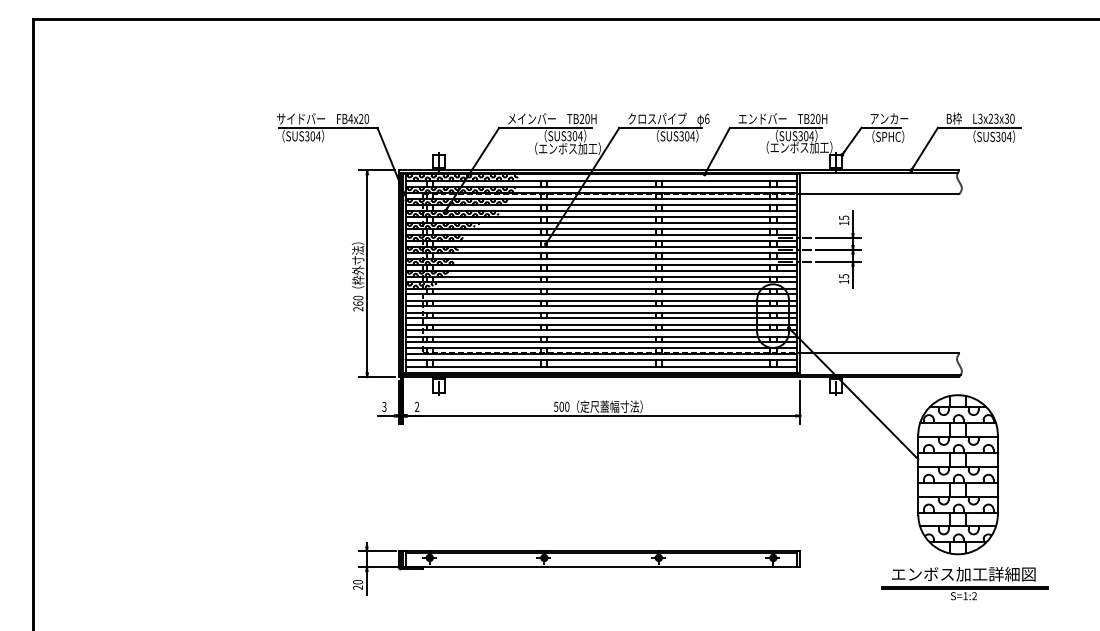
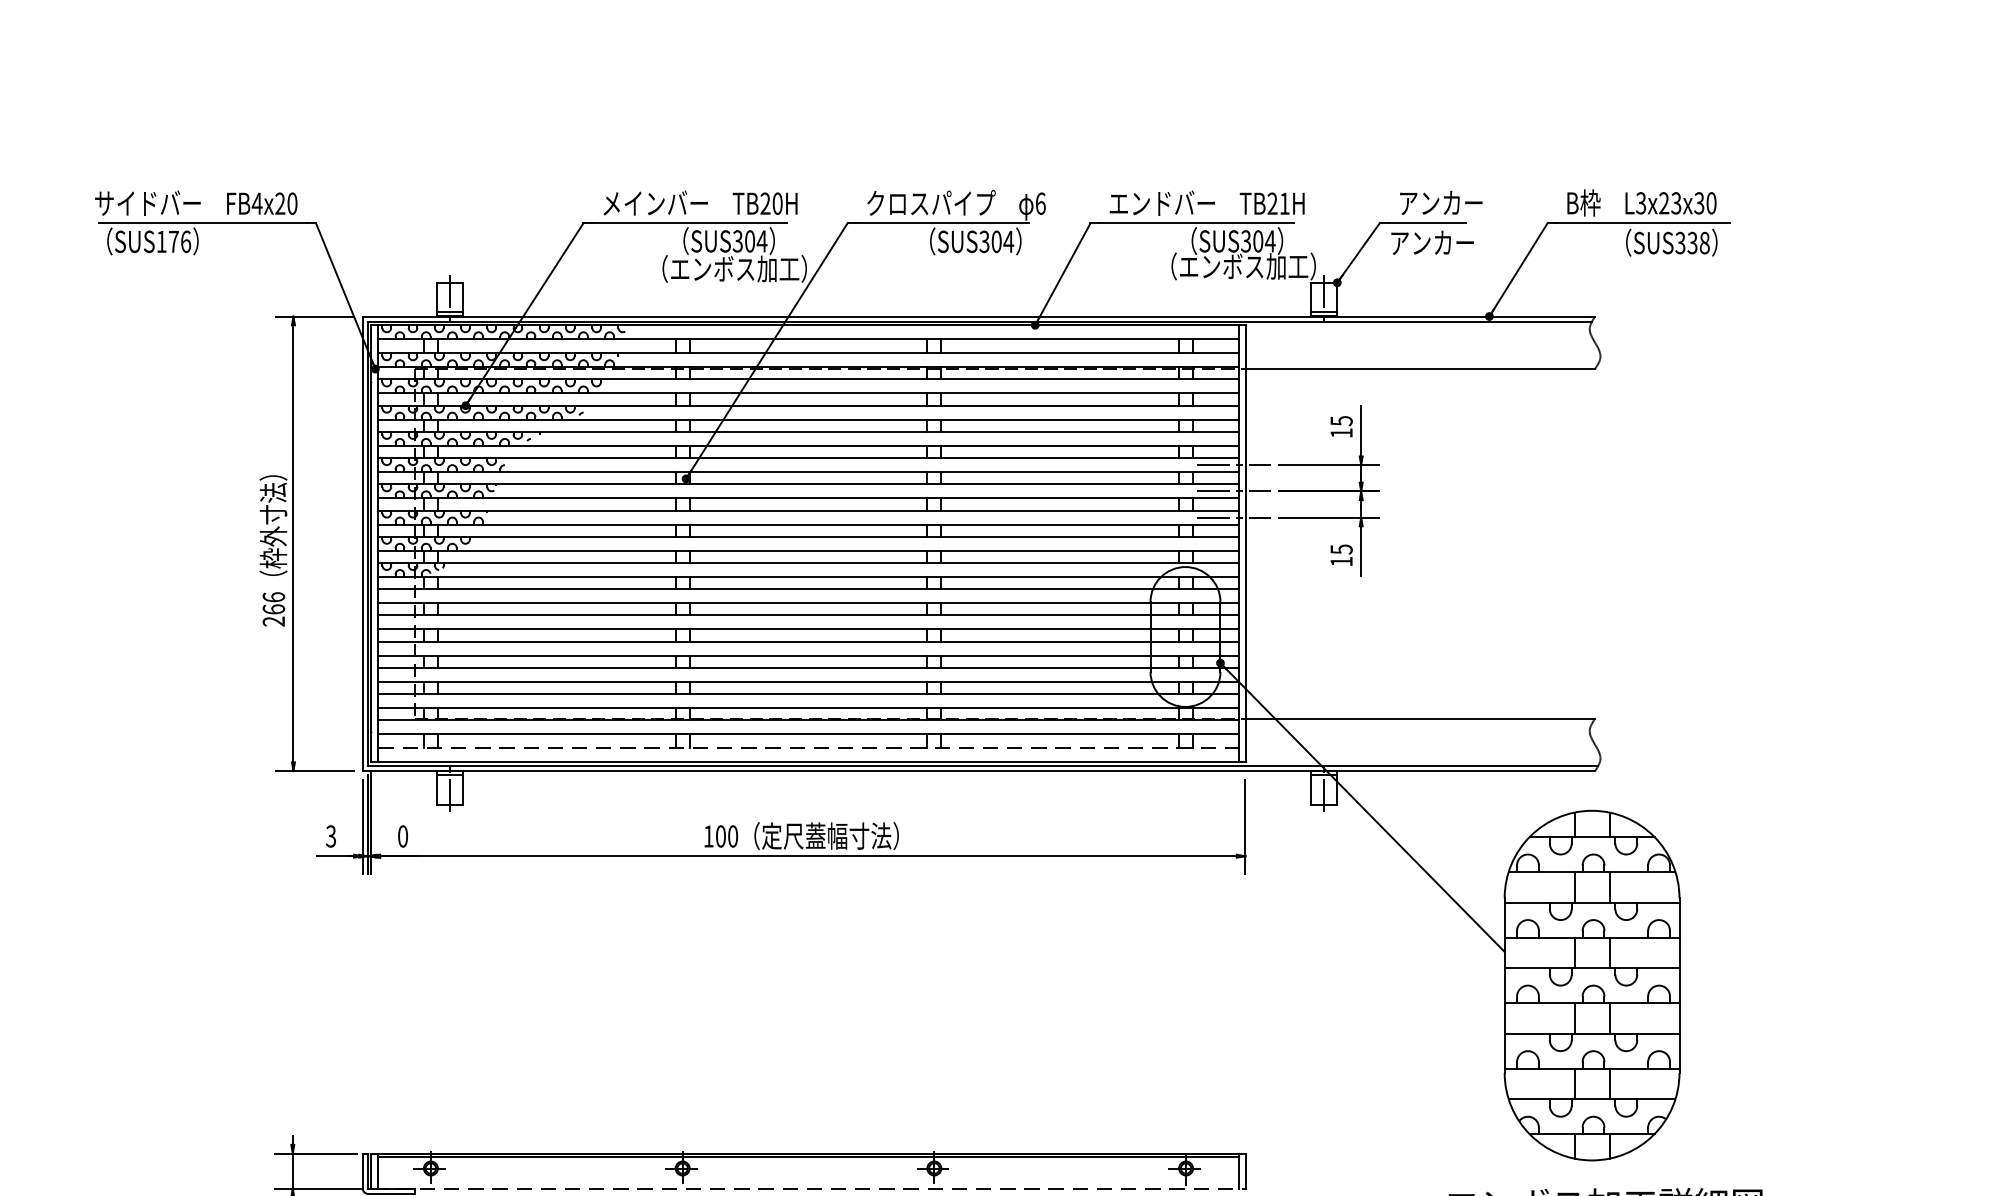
text: (818, 119) -> (1285, 204), TB20H -> TB21H
text: (312, 136) -> (173, 242), SUS304 -> SUS176
text: (885, 136) -> (1432, 242), （SPHC） -> アンカー
text: (1006, 136) -> (1698, 242), SUS304 -> SUS338
text: (357, 297) -> (272, 596), 260 -> 266
line: (601, 366) -> (808, 747), solid -> dashed
text: (416, 406) -> (401, 835), 2 -> 0
text: (556, 406) -> (709, 835), 500 -> 100
line: (601, 567) -> (808, 1189), solid -> dashed

